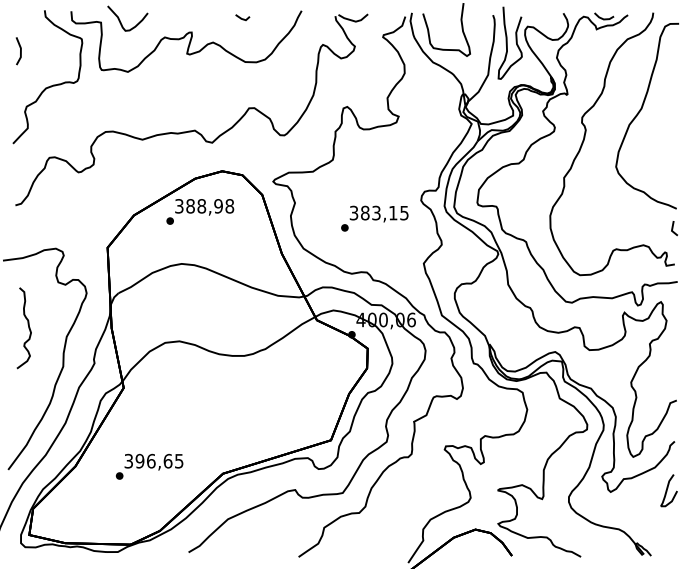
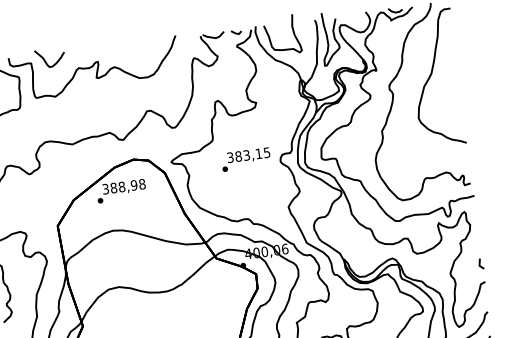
line: (241, 17) -> (235, 32), moved
text: (374, 218) -> (245, 159), moved
line: (673, 228) -> (480, 264), moved

